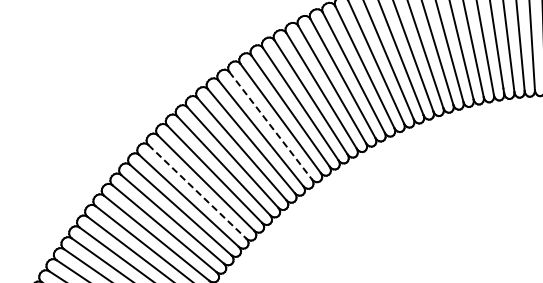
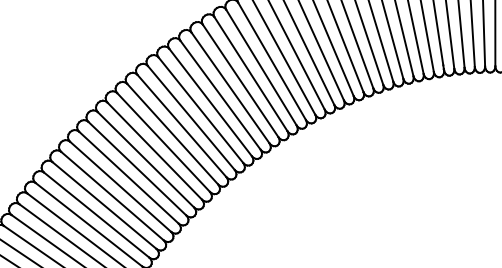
line: (270, 125) -> (210, 102), dashed -> solid
line: (197, 191) -> (137, 168), dashed -> solid

